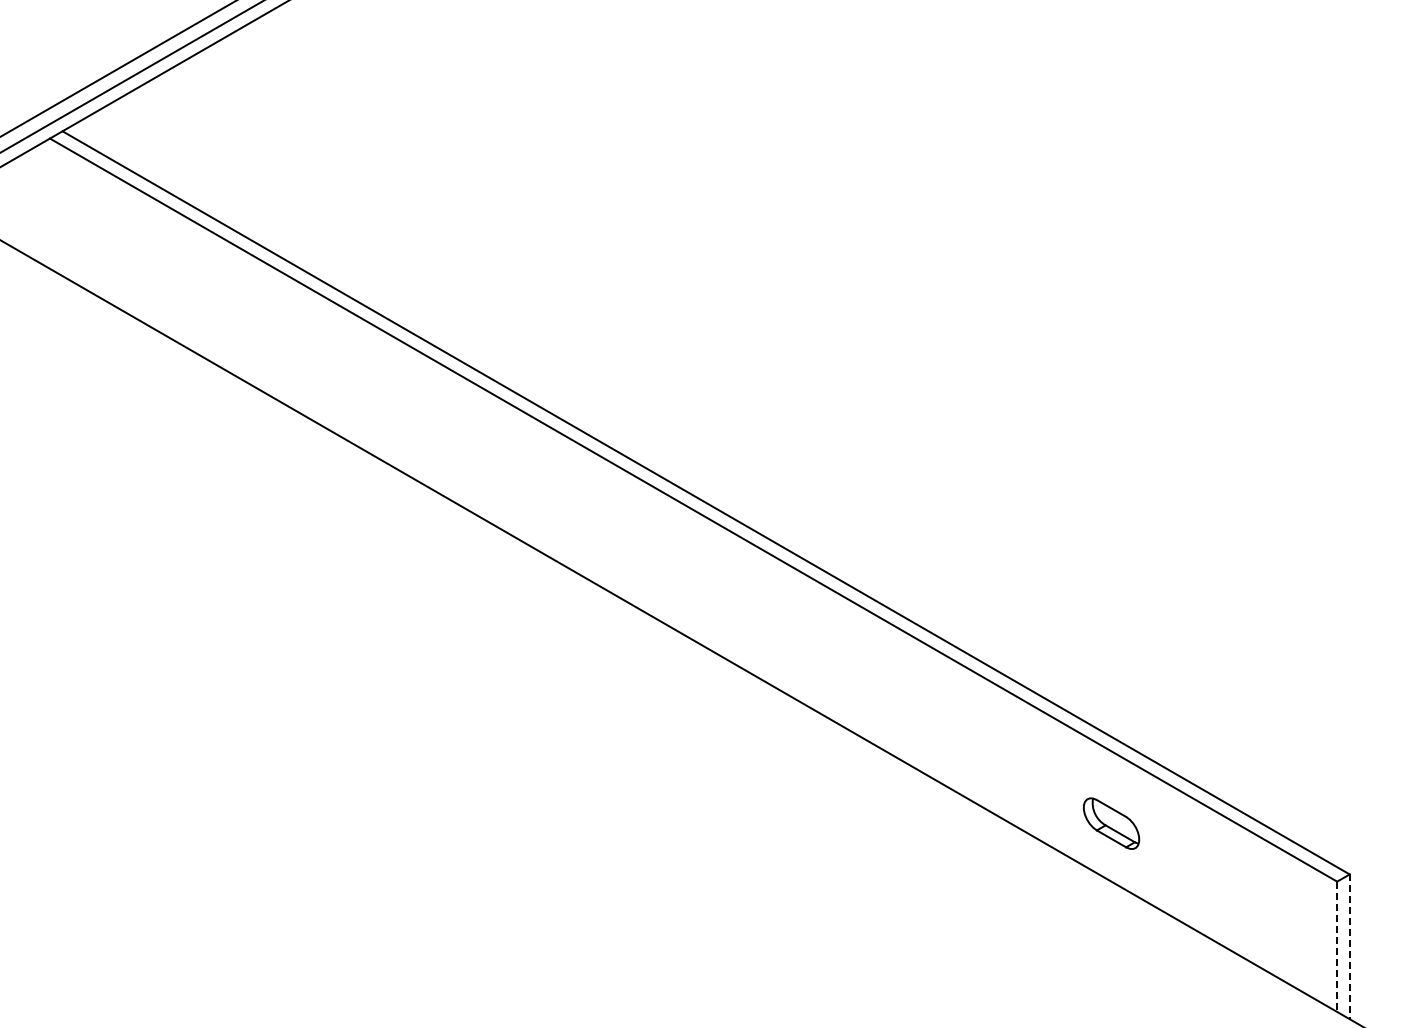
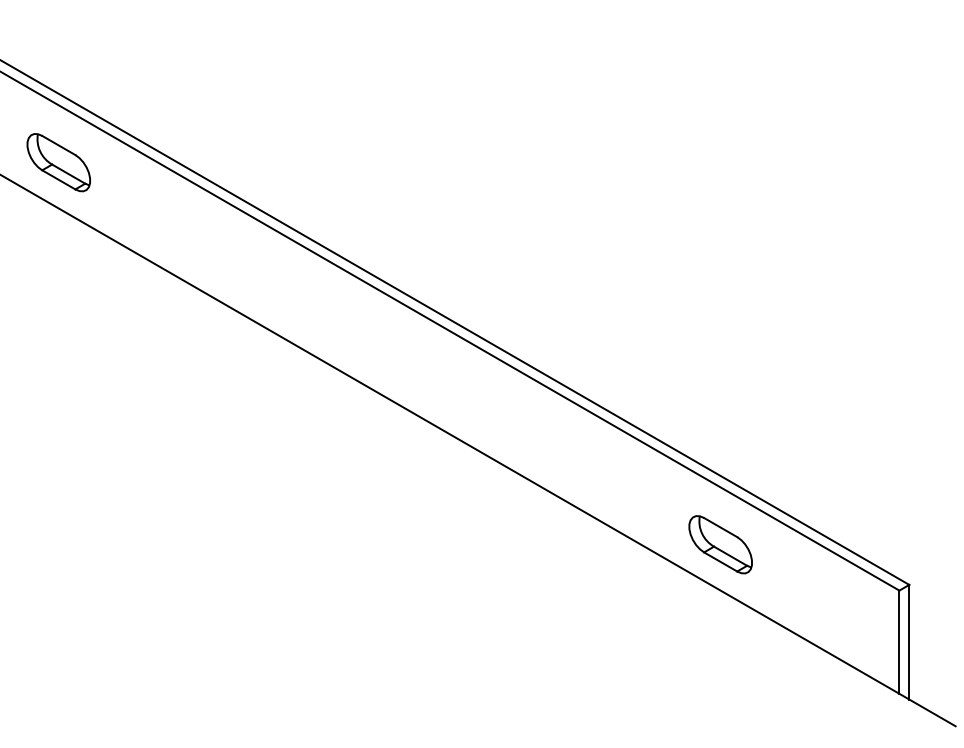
part: (275, 341) -> (58, 162), added
part: (1111, 823) -> (720, 544), size x1.43
line: (1337, 947) -> (899, 642), dashed -> solid
line: (1349, 947) -> (909, 642), dashed -> solid

